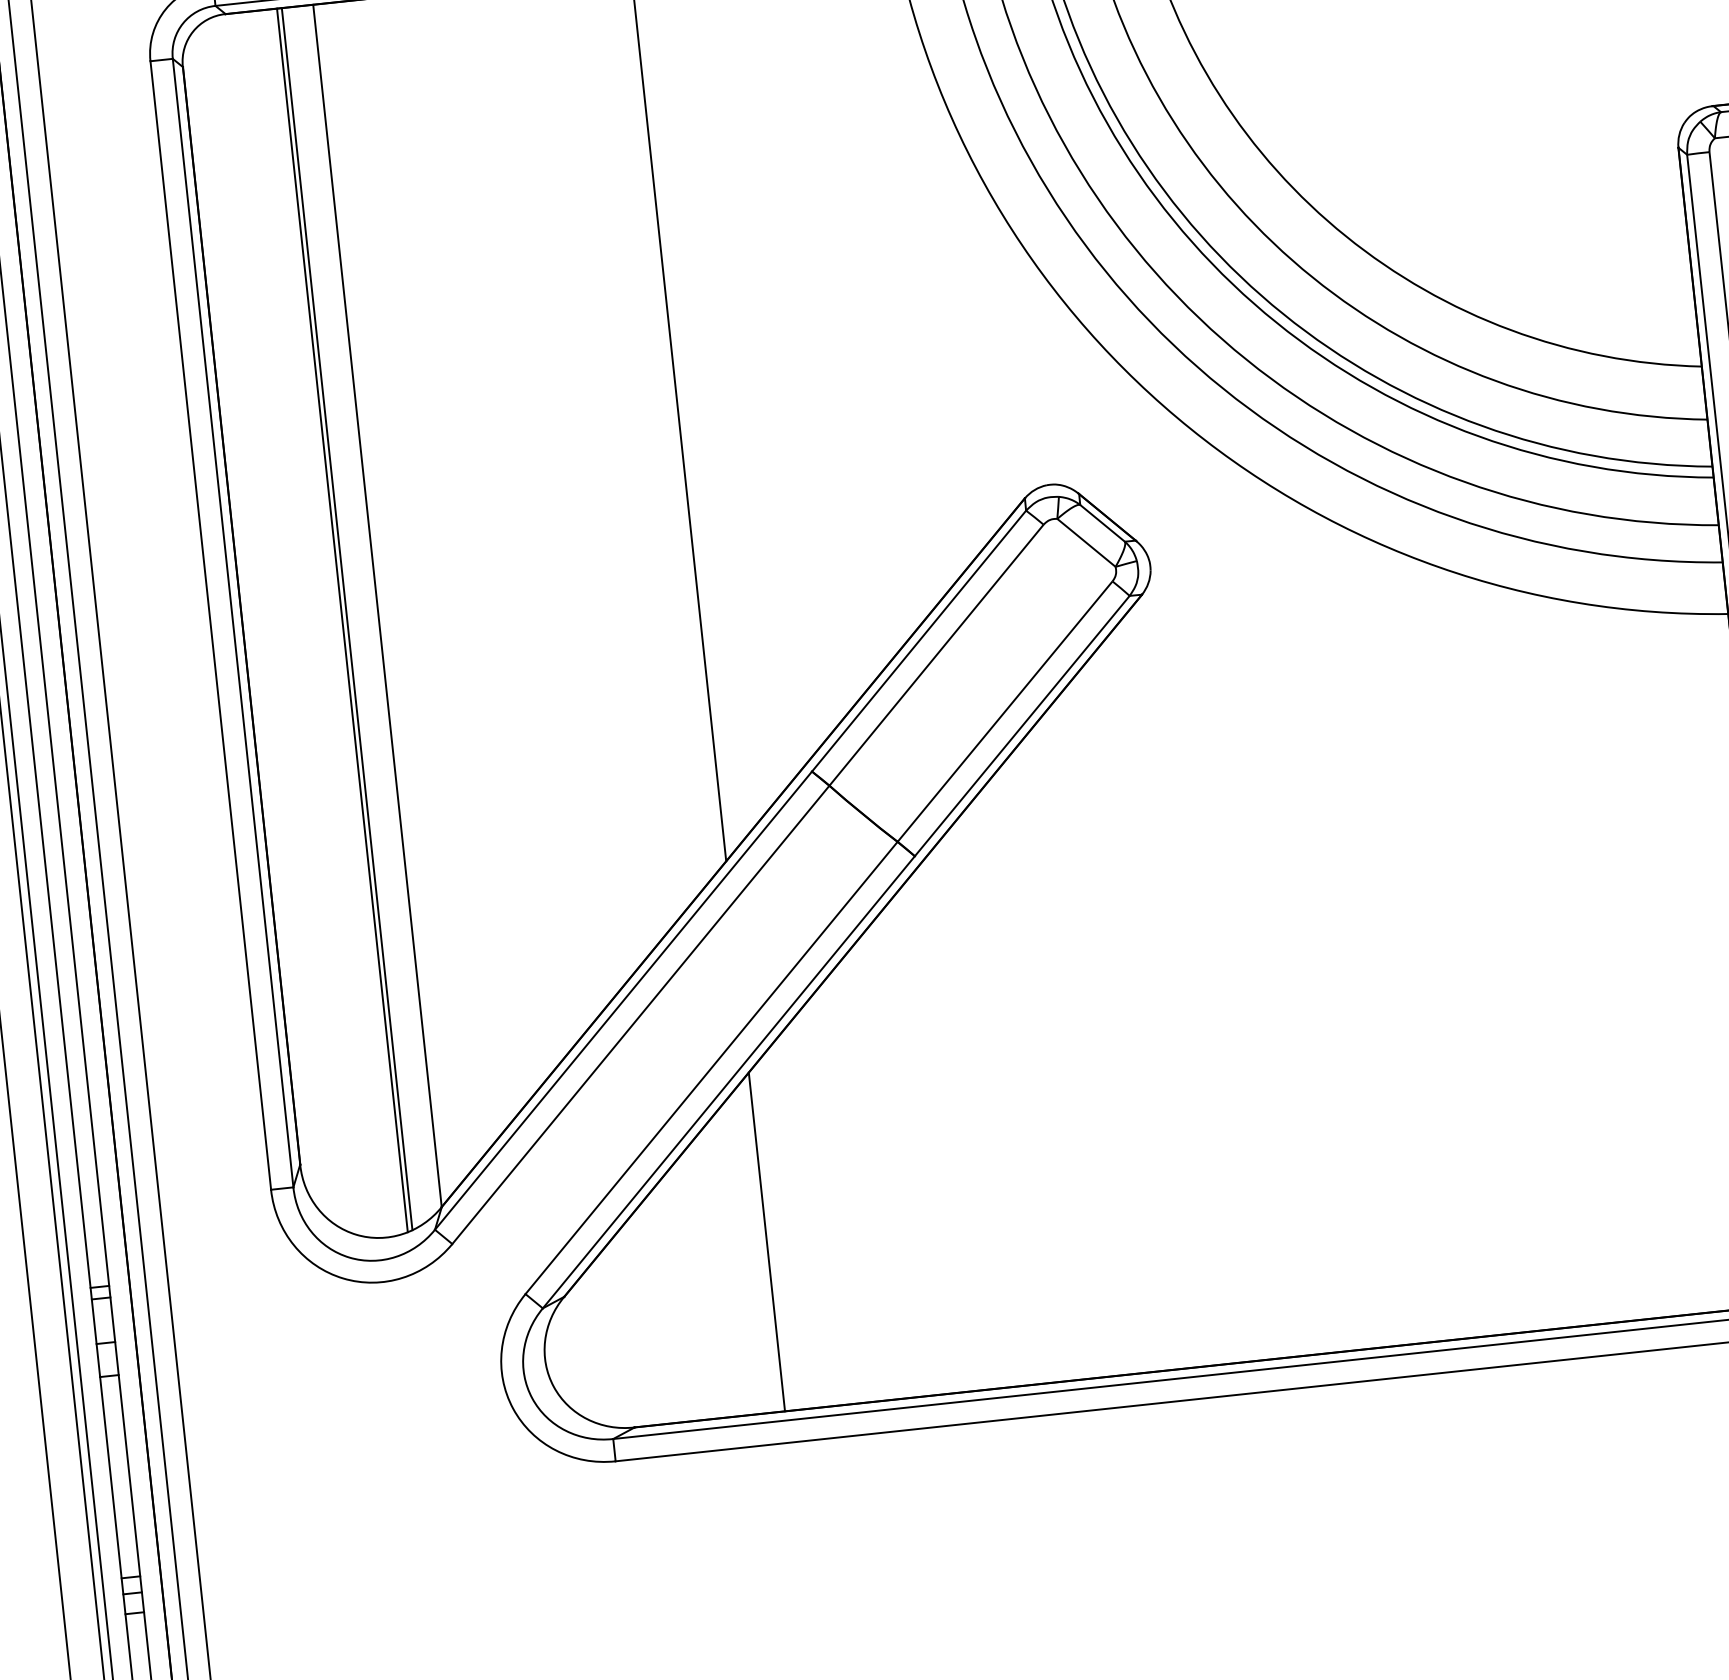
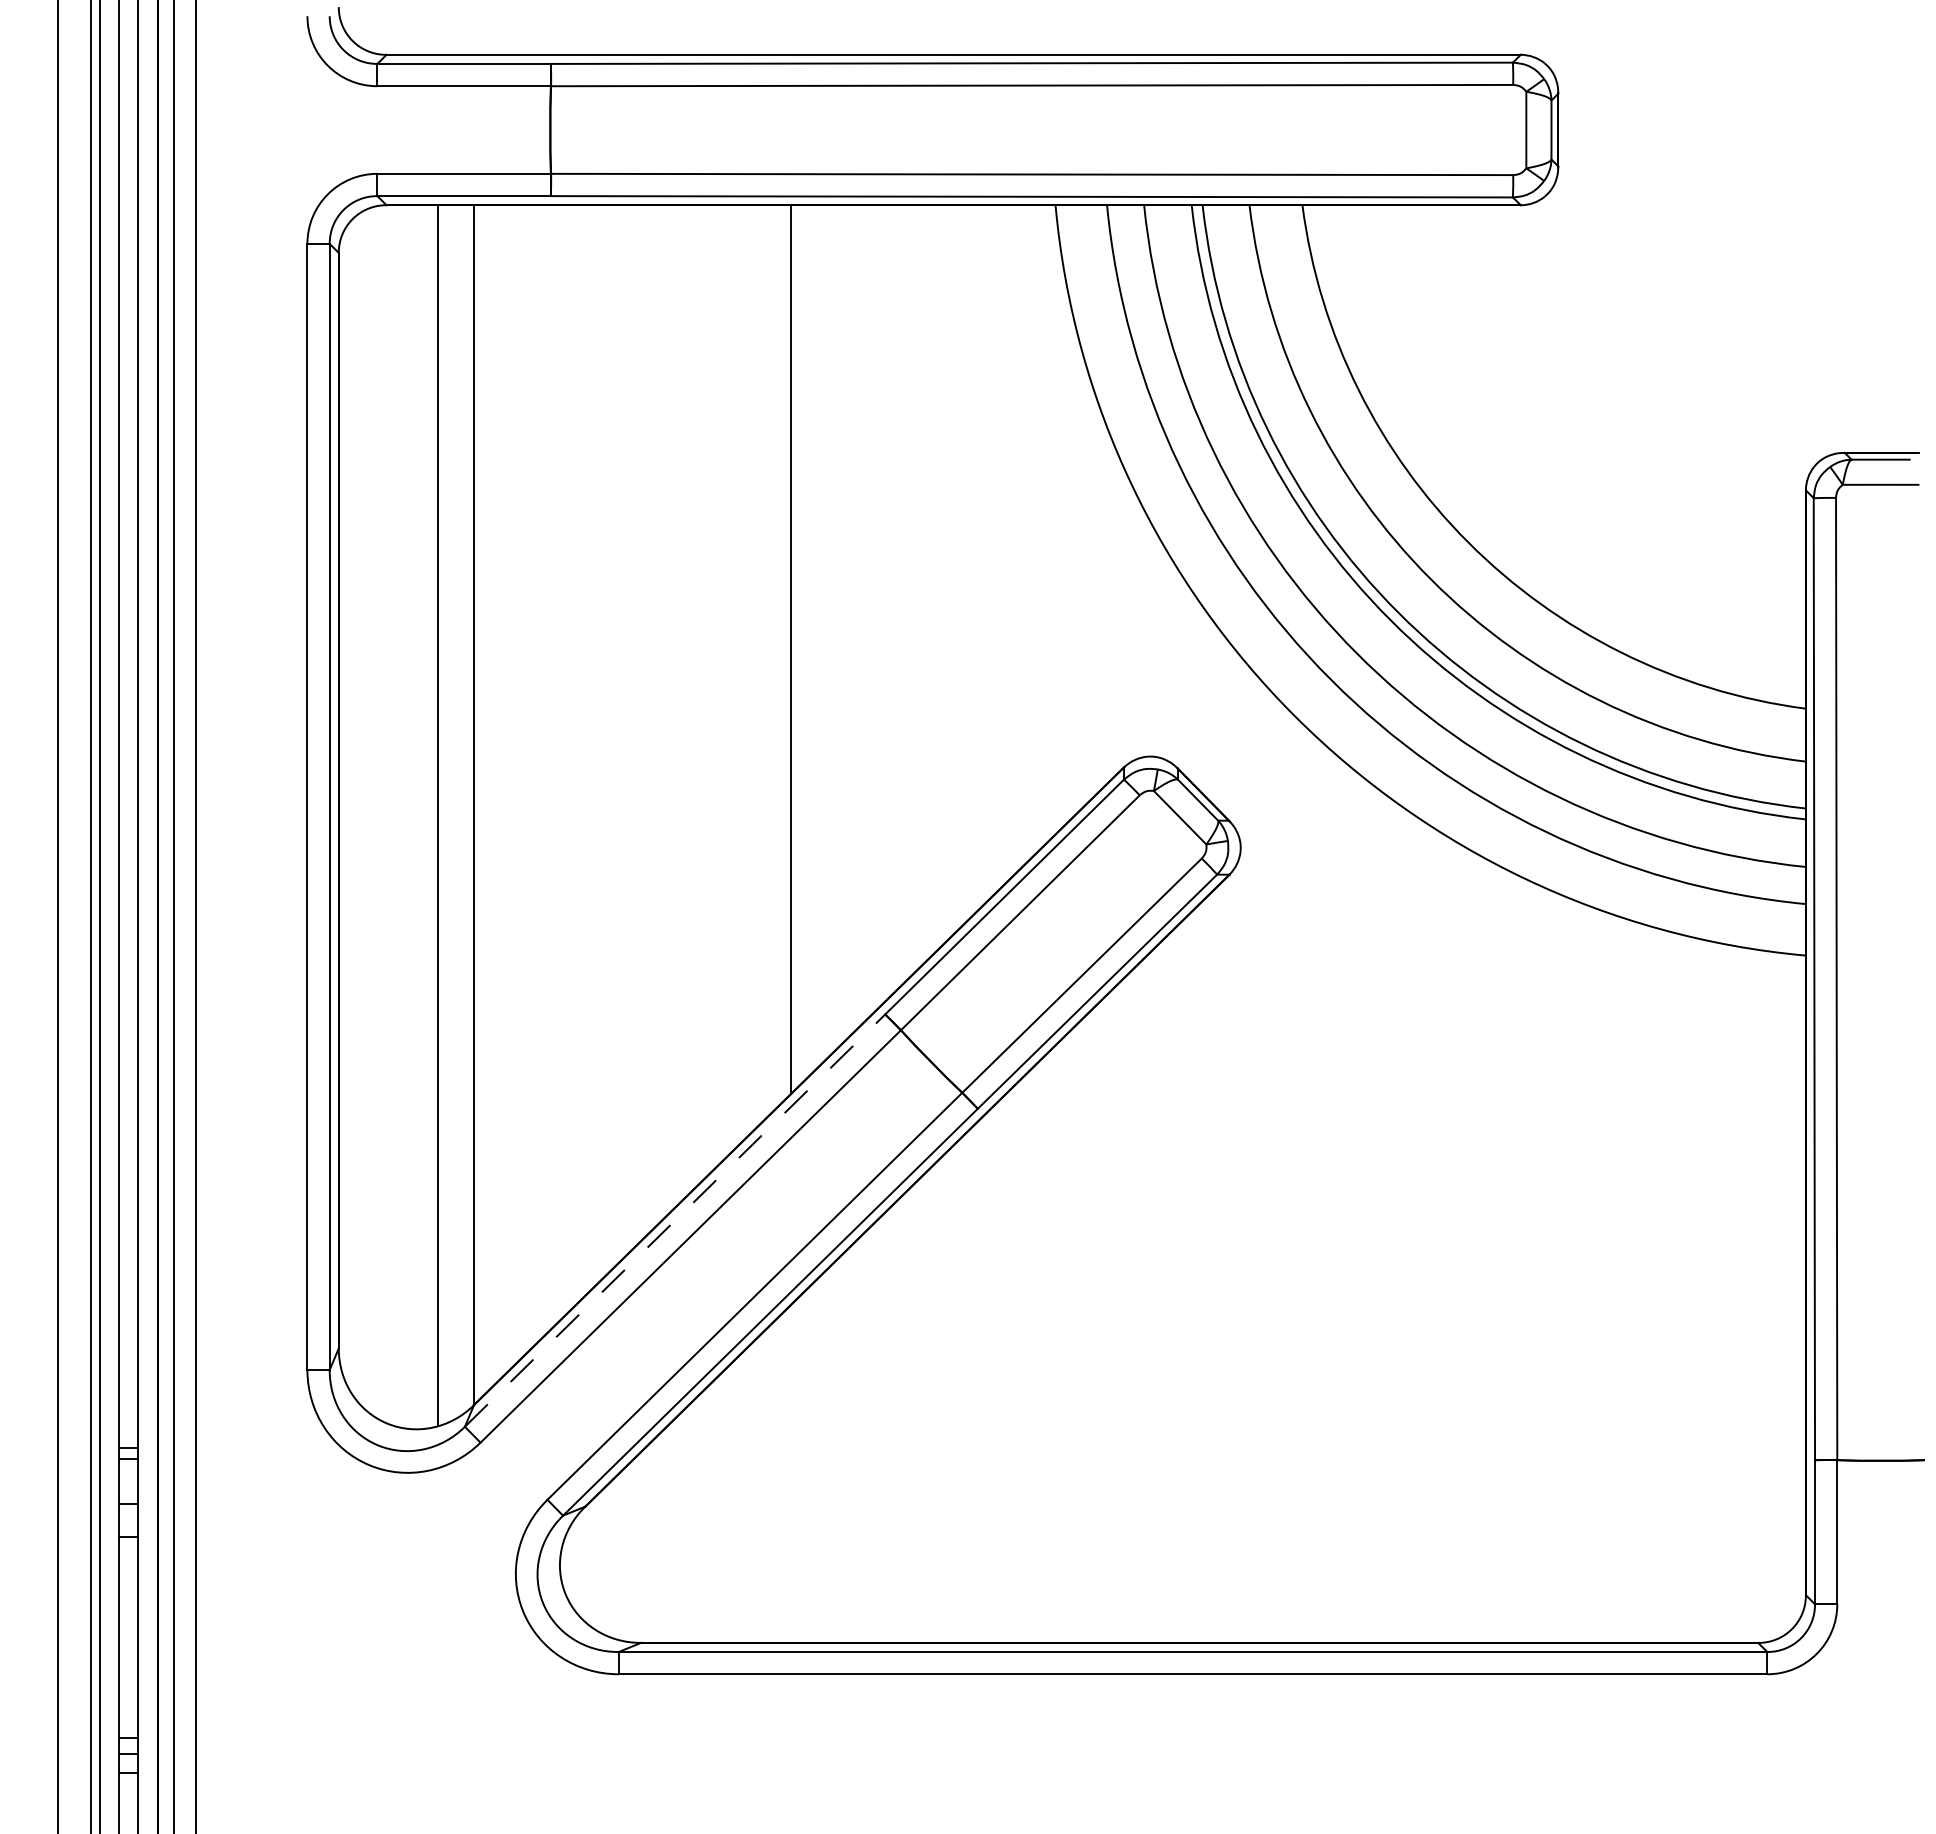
line: (346, 618) -> (442, 814), removed
line: (623, 1000) -> (675, 1220), solid -> dashed
line: (767, 1241) -> (791, 1473), removed

